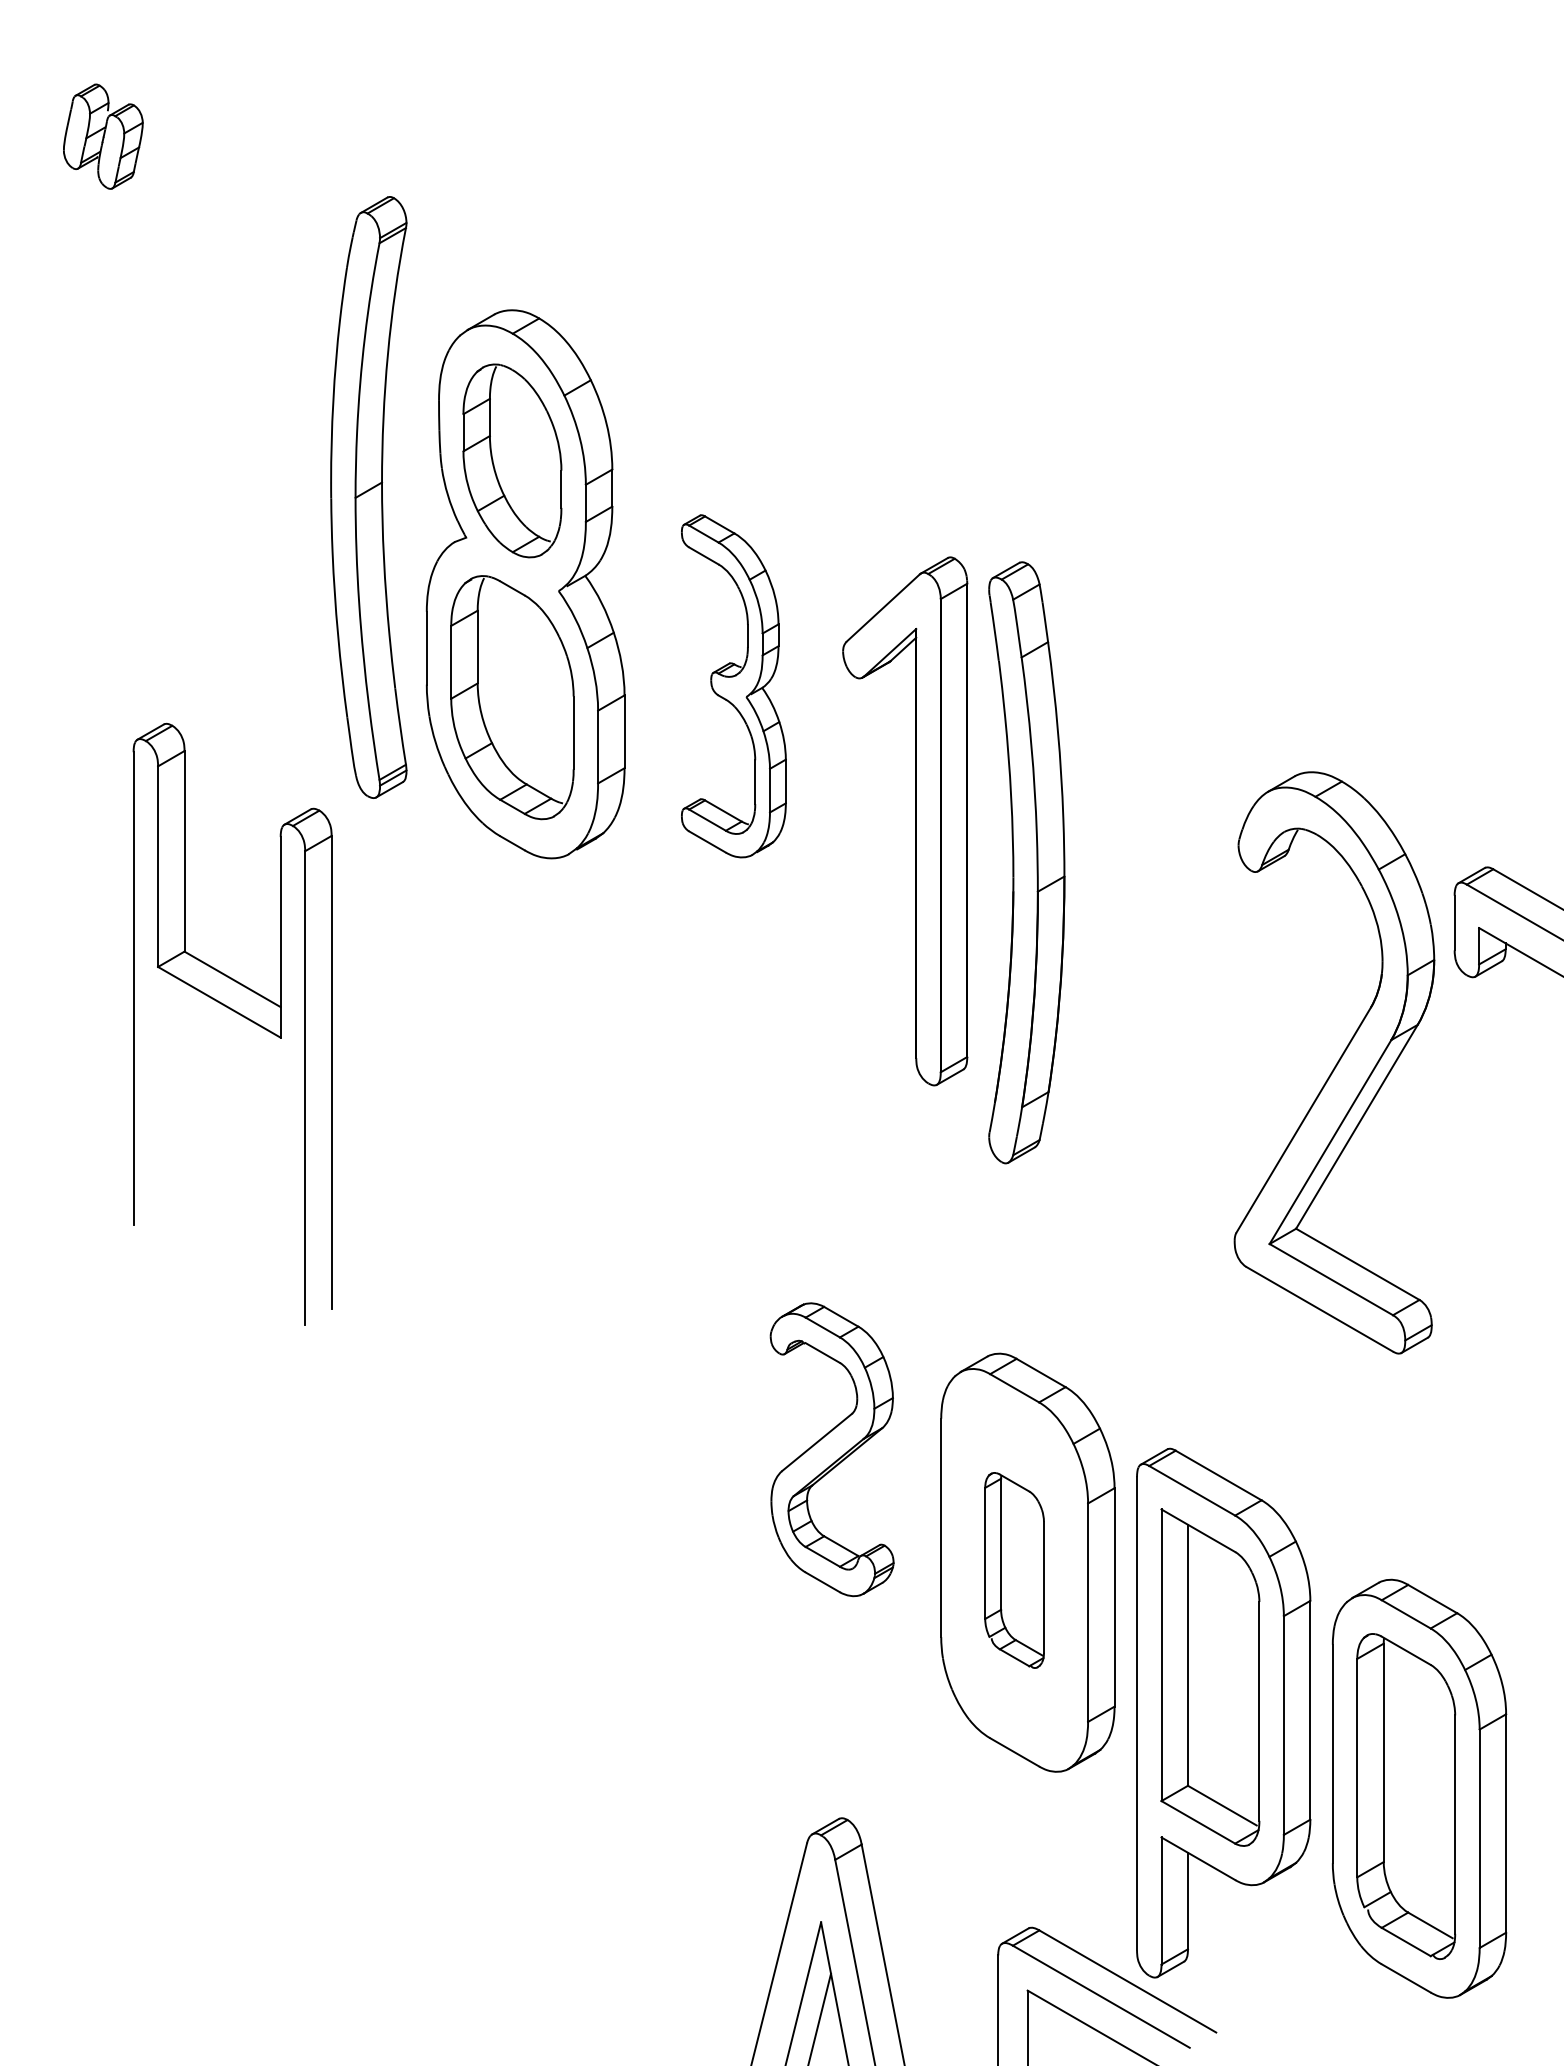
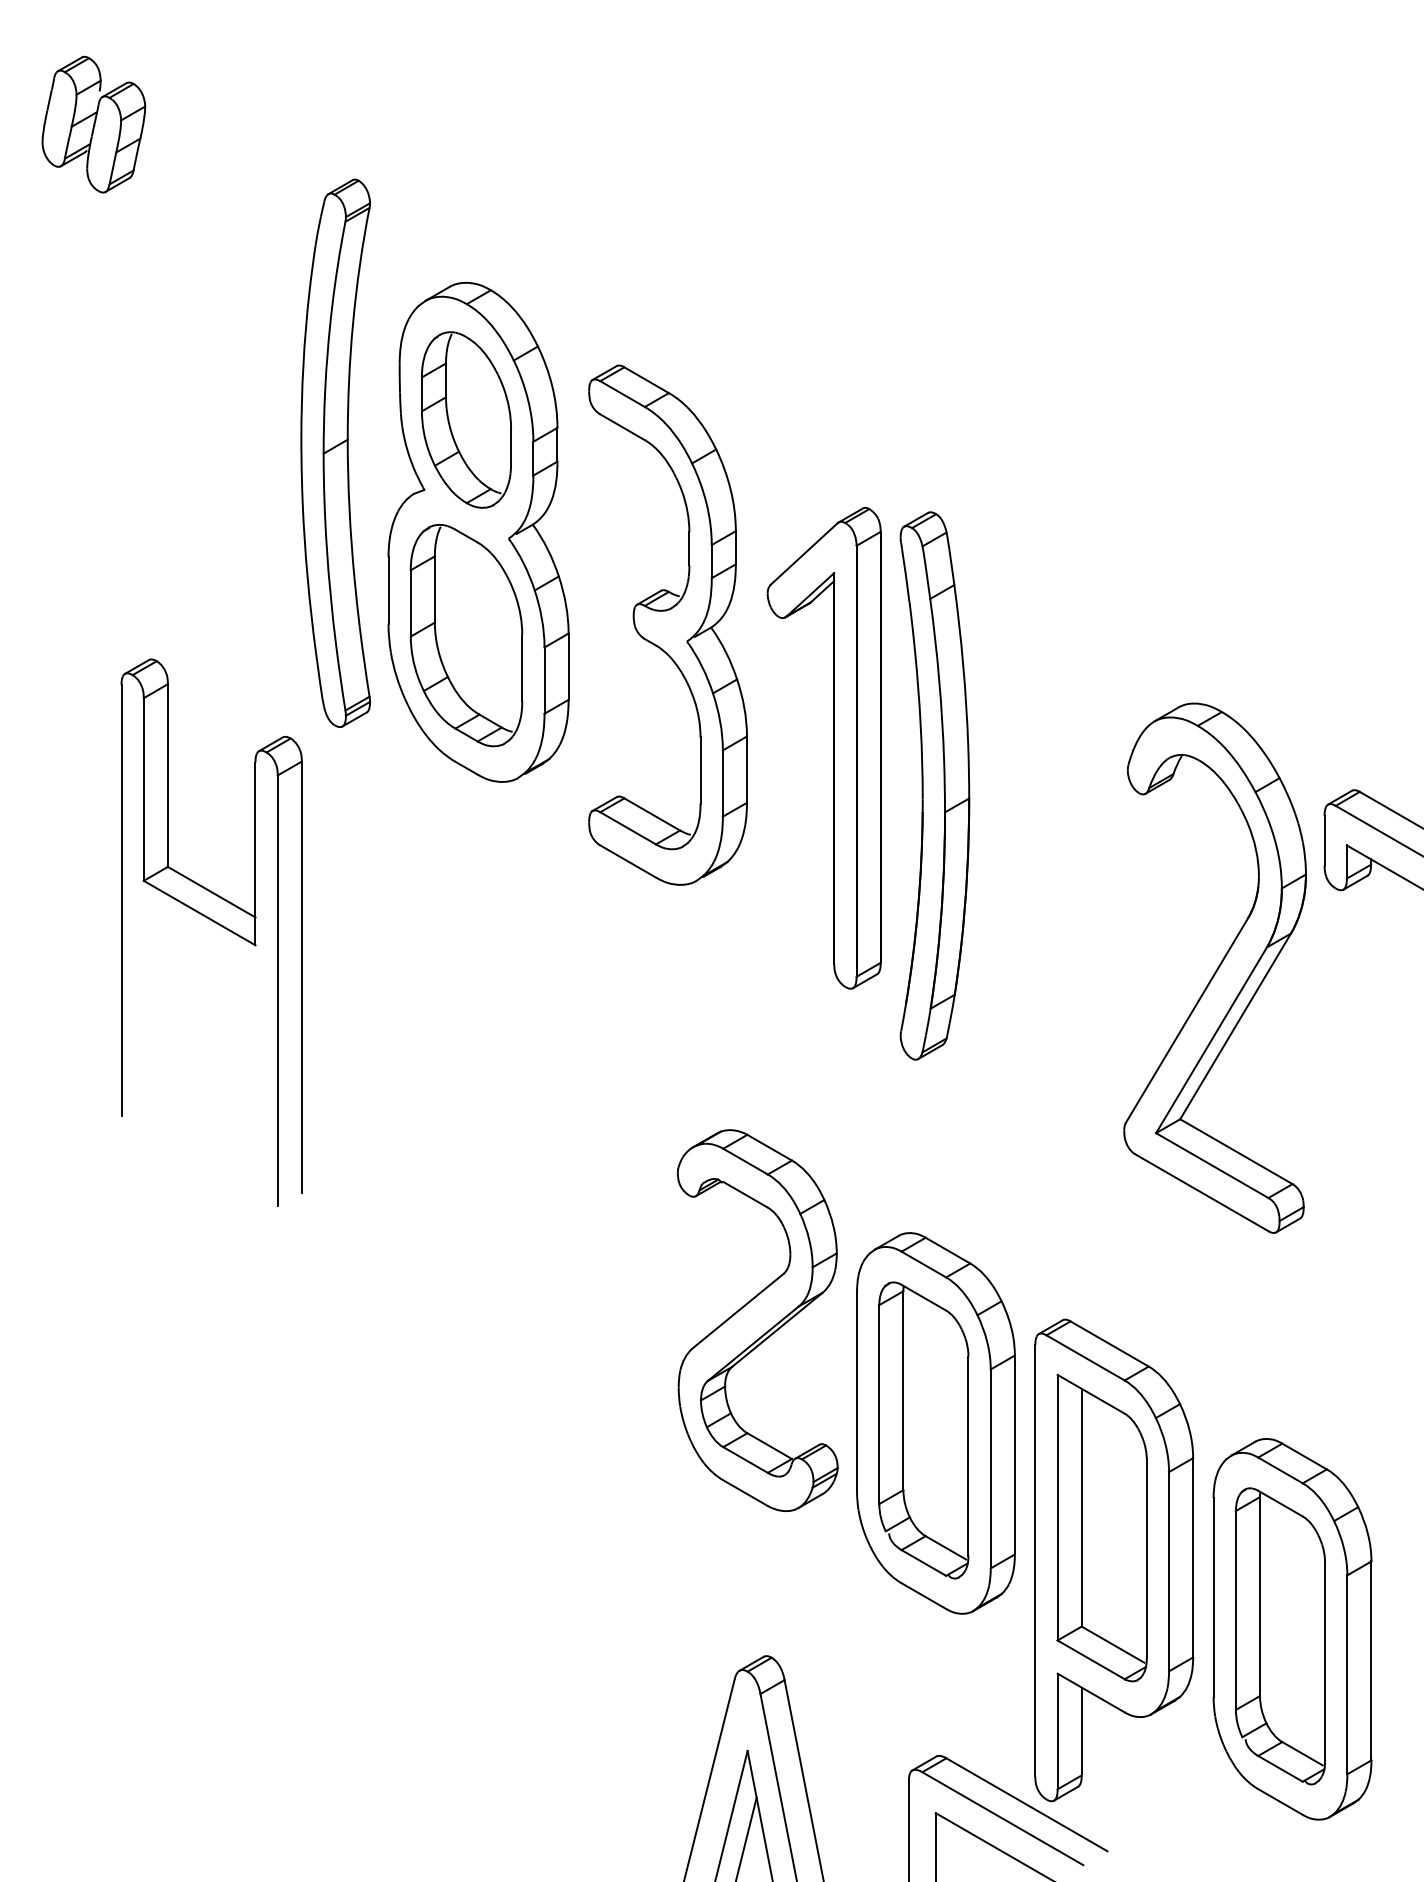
part: (103, 136) -> (94, 124), size x1.43
part: (733, 686) -> (667, 625), size x1.67
part: (831, 1449) -> (757, 1320), size x1.43
part: (1014, 1570) -> (923, 1430), size x1.67

